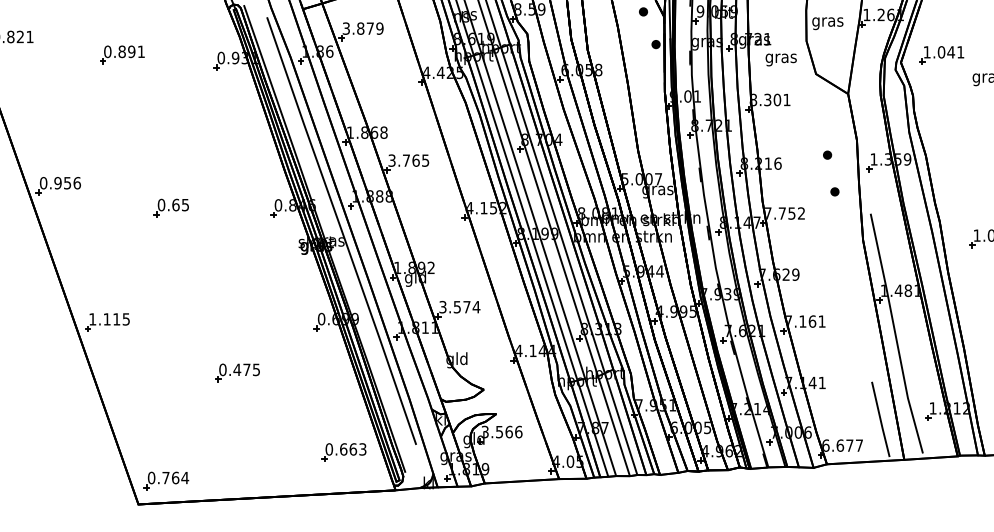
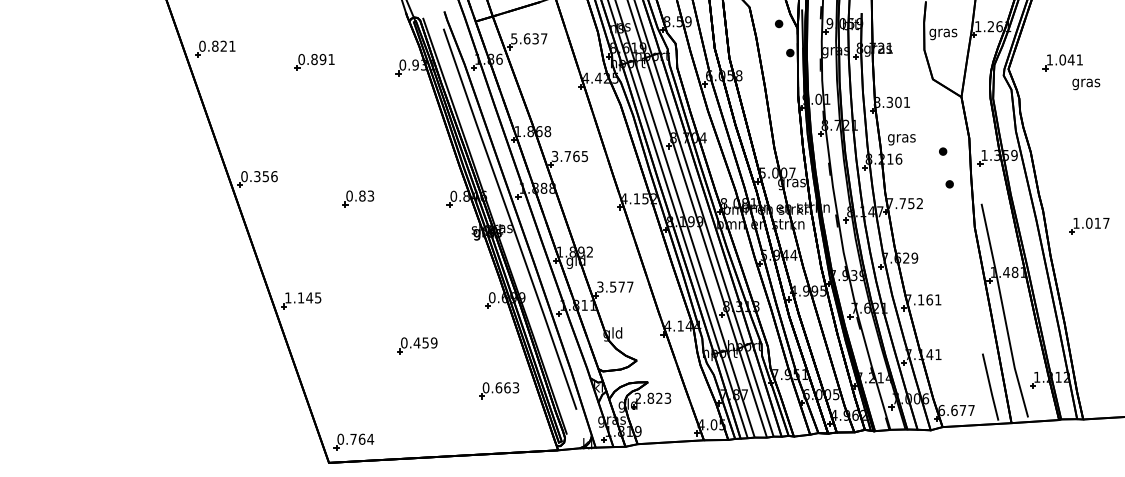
text: (363, 28) -> (529, 38), 3.879 -> 5.637
part: (941, 55) -> (1062, 62), moved
text: (780, 59) -> (901, 139), moved
text: (58, 183) -> (257, 176), 0.956 -> 0.356
text: (180, 204) -> (366, 195), 0.65 -> 0.83
text: (475, 306) -> (629, 286), 3.574 -> 3.577
text: (116, 318) -> (309, 297), 1.115 -> 1.145
text: (251, 369) -> (429, 342), 0.475 -> 0.459
text: (501, 431) -> (652, 397), 3.566 -> 2.823
part: (344, 452) -> (499, 390), moved

